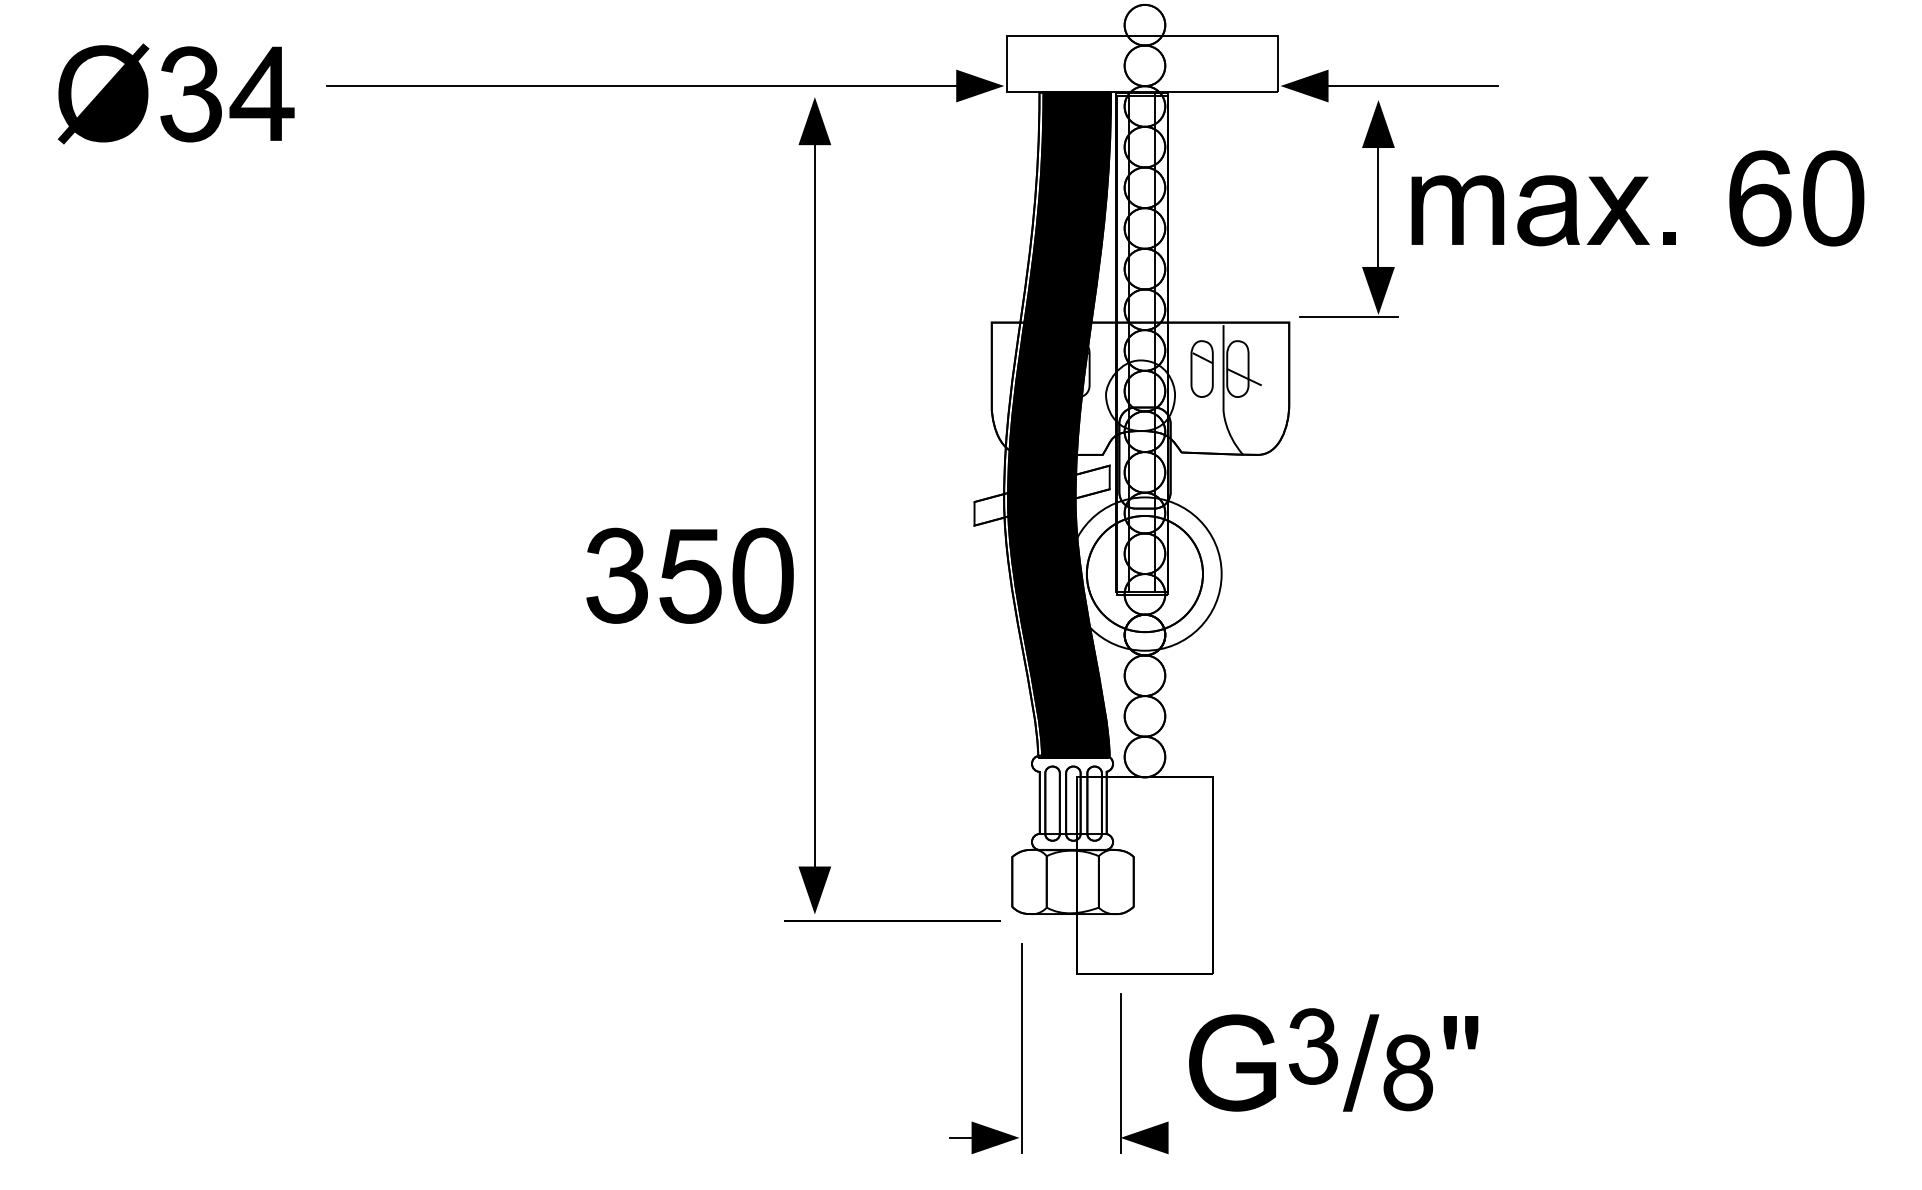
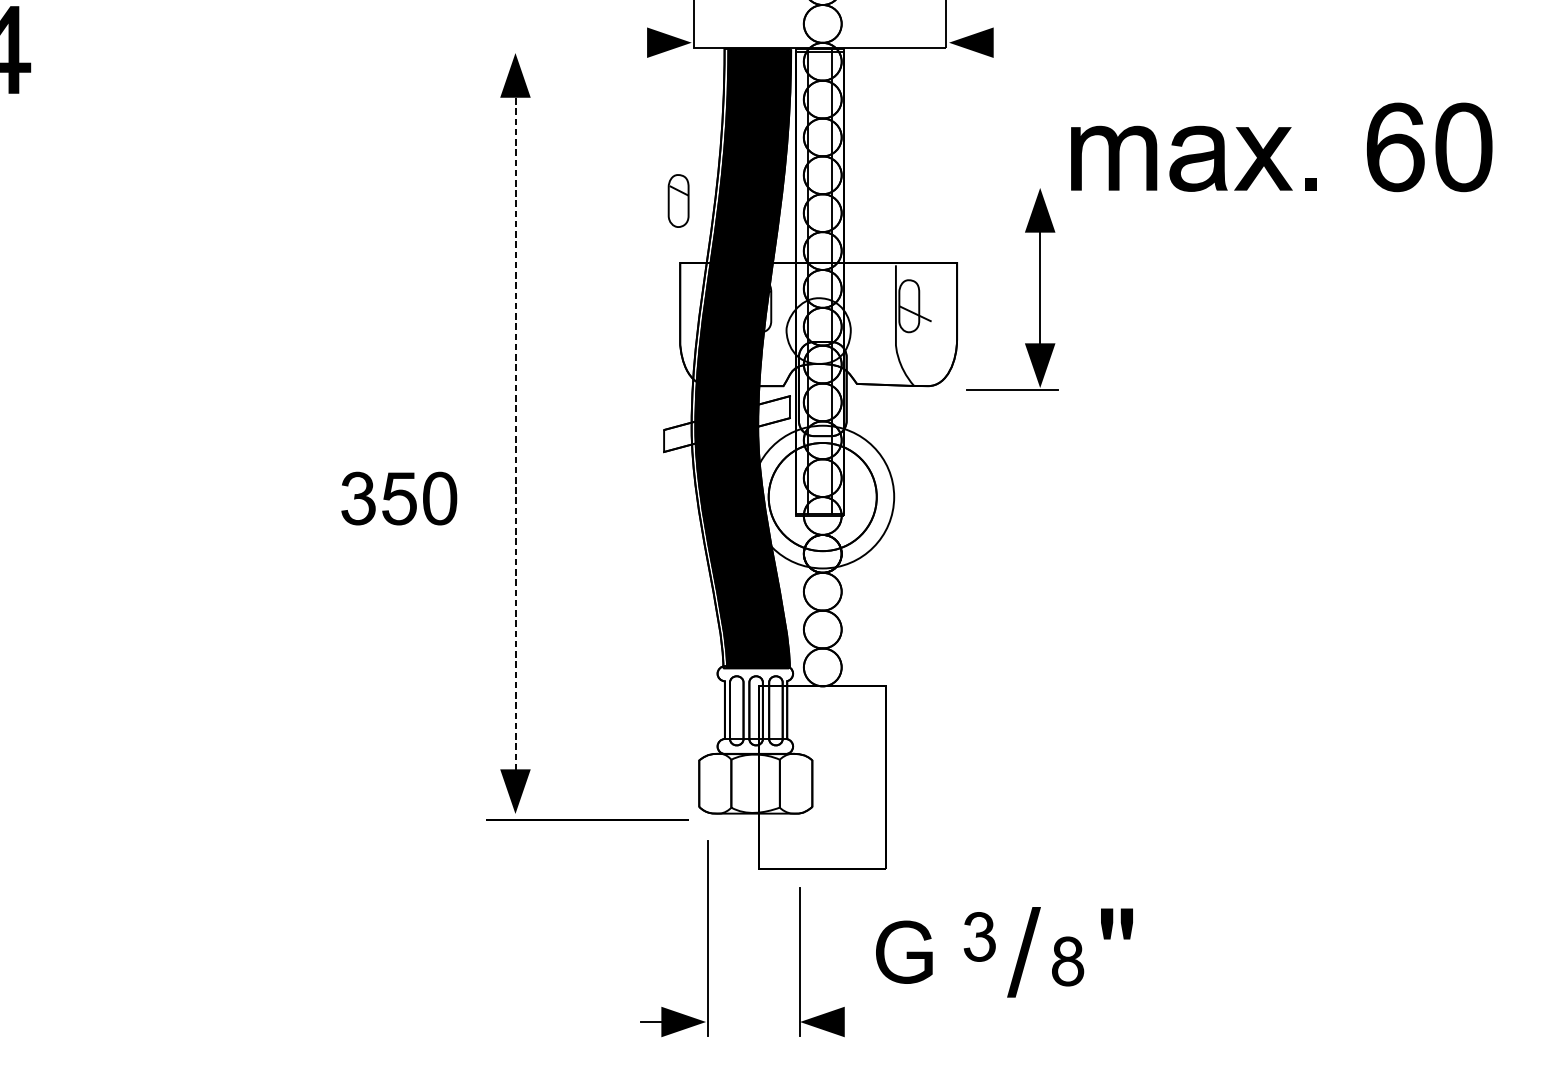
line: (644, 86) -> (356, 43), removed
line: (1410, 86) -> (1069, 43), removed
part: (1377, 208) -> (1039, 288), moved
part: (1201, 368) -> (678, 200), moved
line: (815, 506) -> (516, 434), solid -> dashed
part: (689, 575) -> (398, 498), size x0.6
part: (1313, 1046) -> (979, 936), size x0.7
part: (1232, 1062) -> (904, 951), size x0.7
part: (1408, 1072) -> (1068, 961), size x0.7

